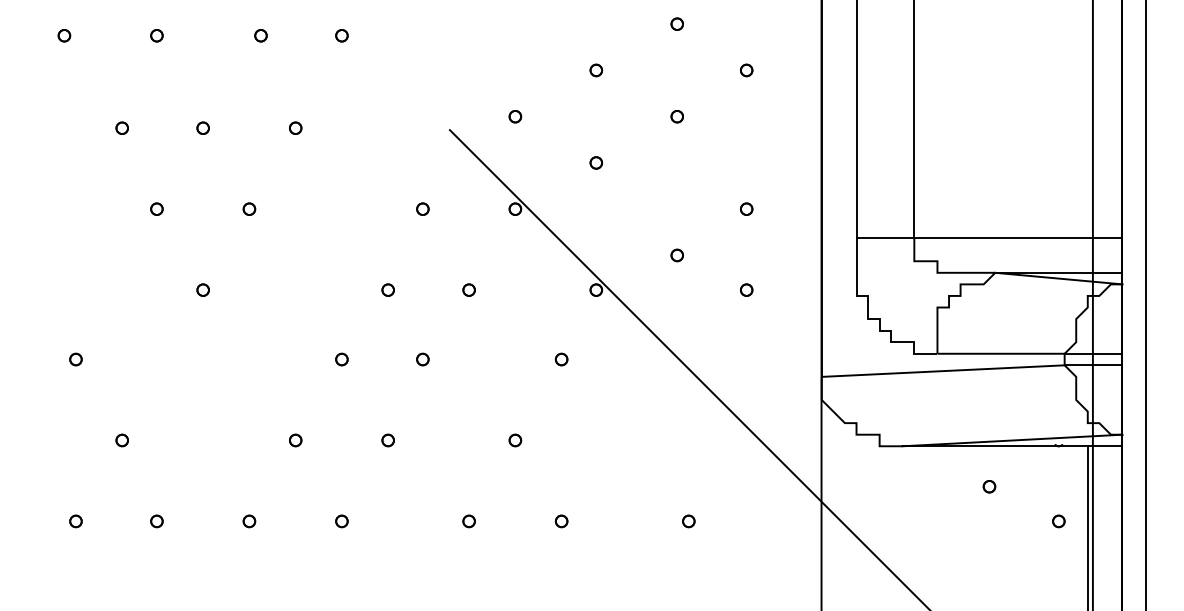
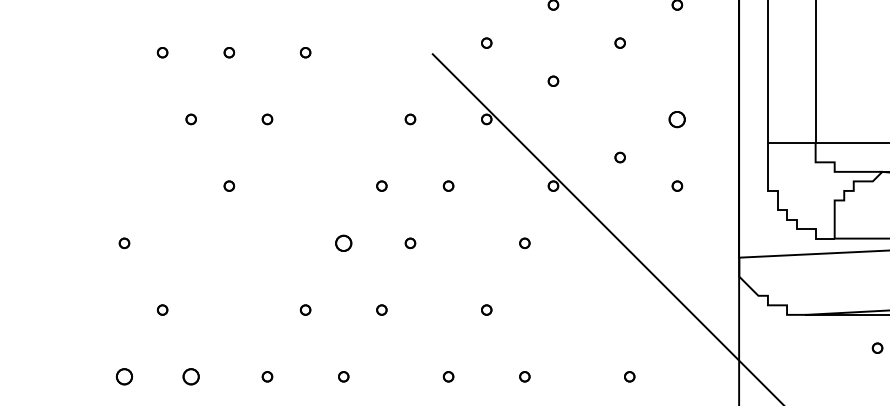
part: (746, 208) -> (677, 118), size x1.6
part: (341, 359) -> (343, 243), size x1.6
part: (75, 521) -> (124, 376), size x1.6
part: (156, 521) -> (190, 376), size x1.6

